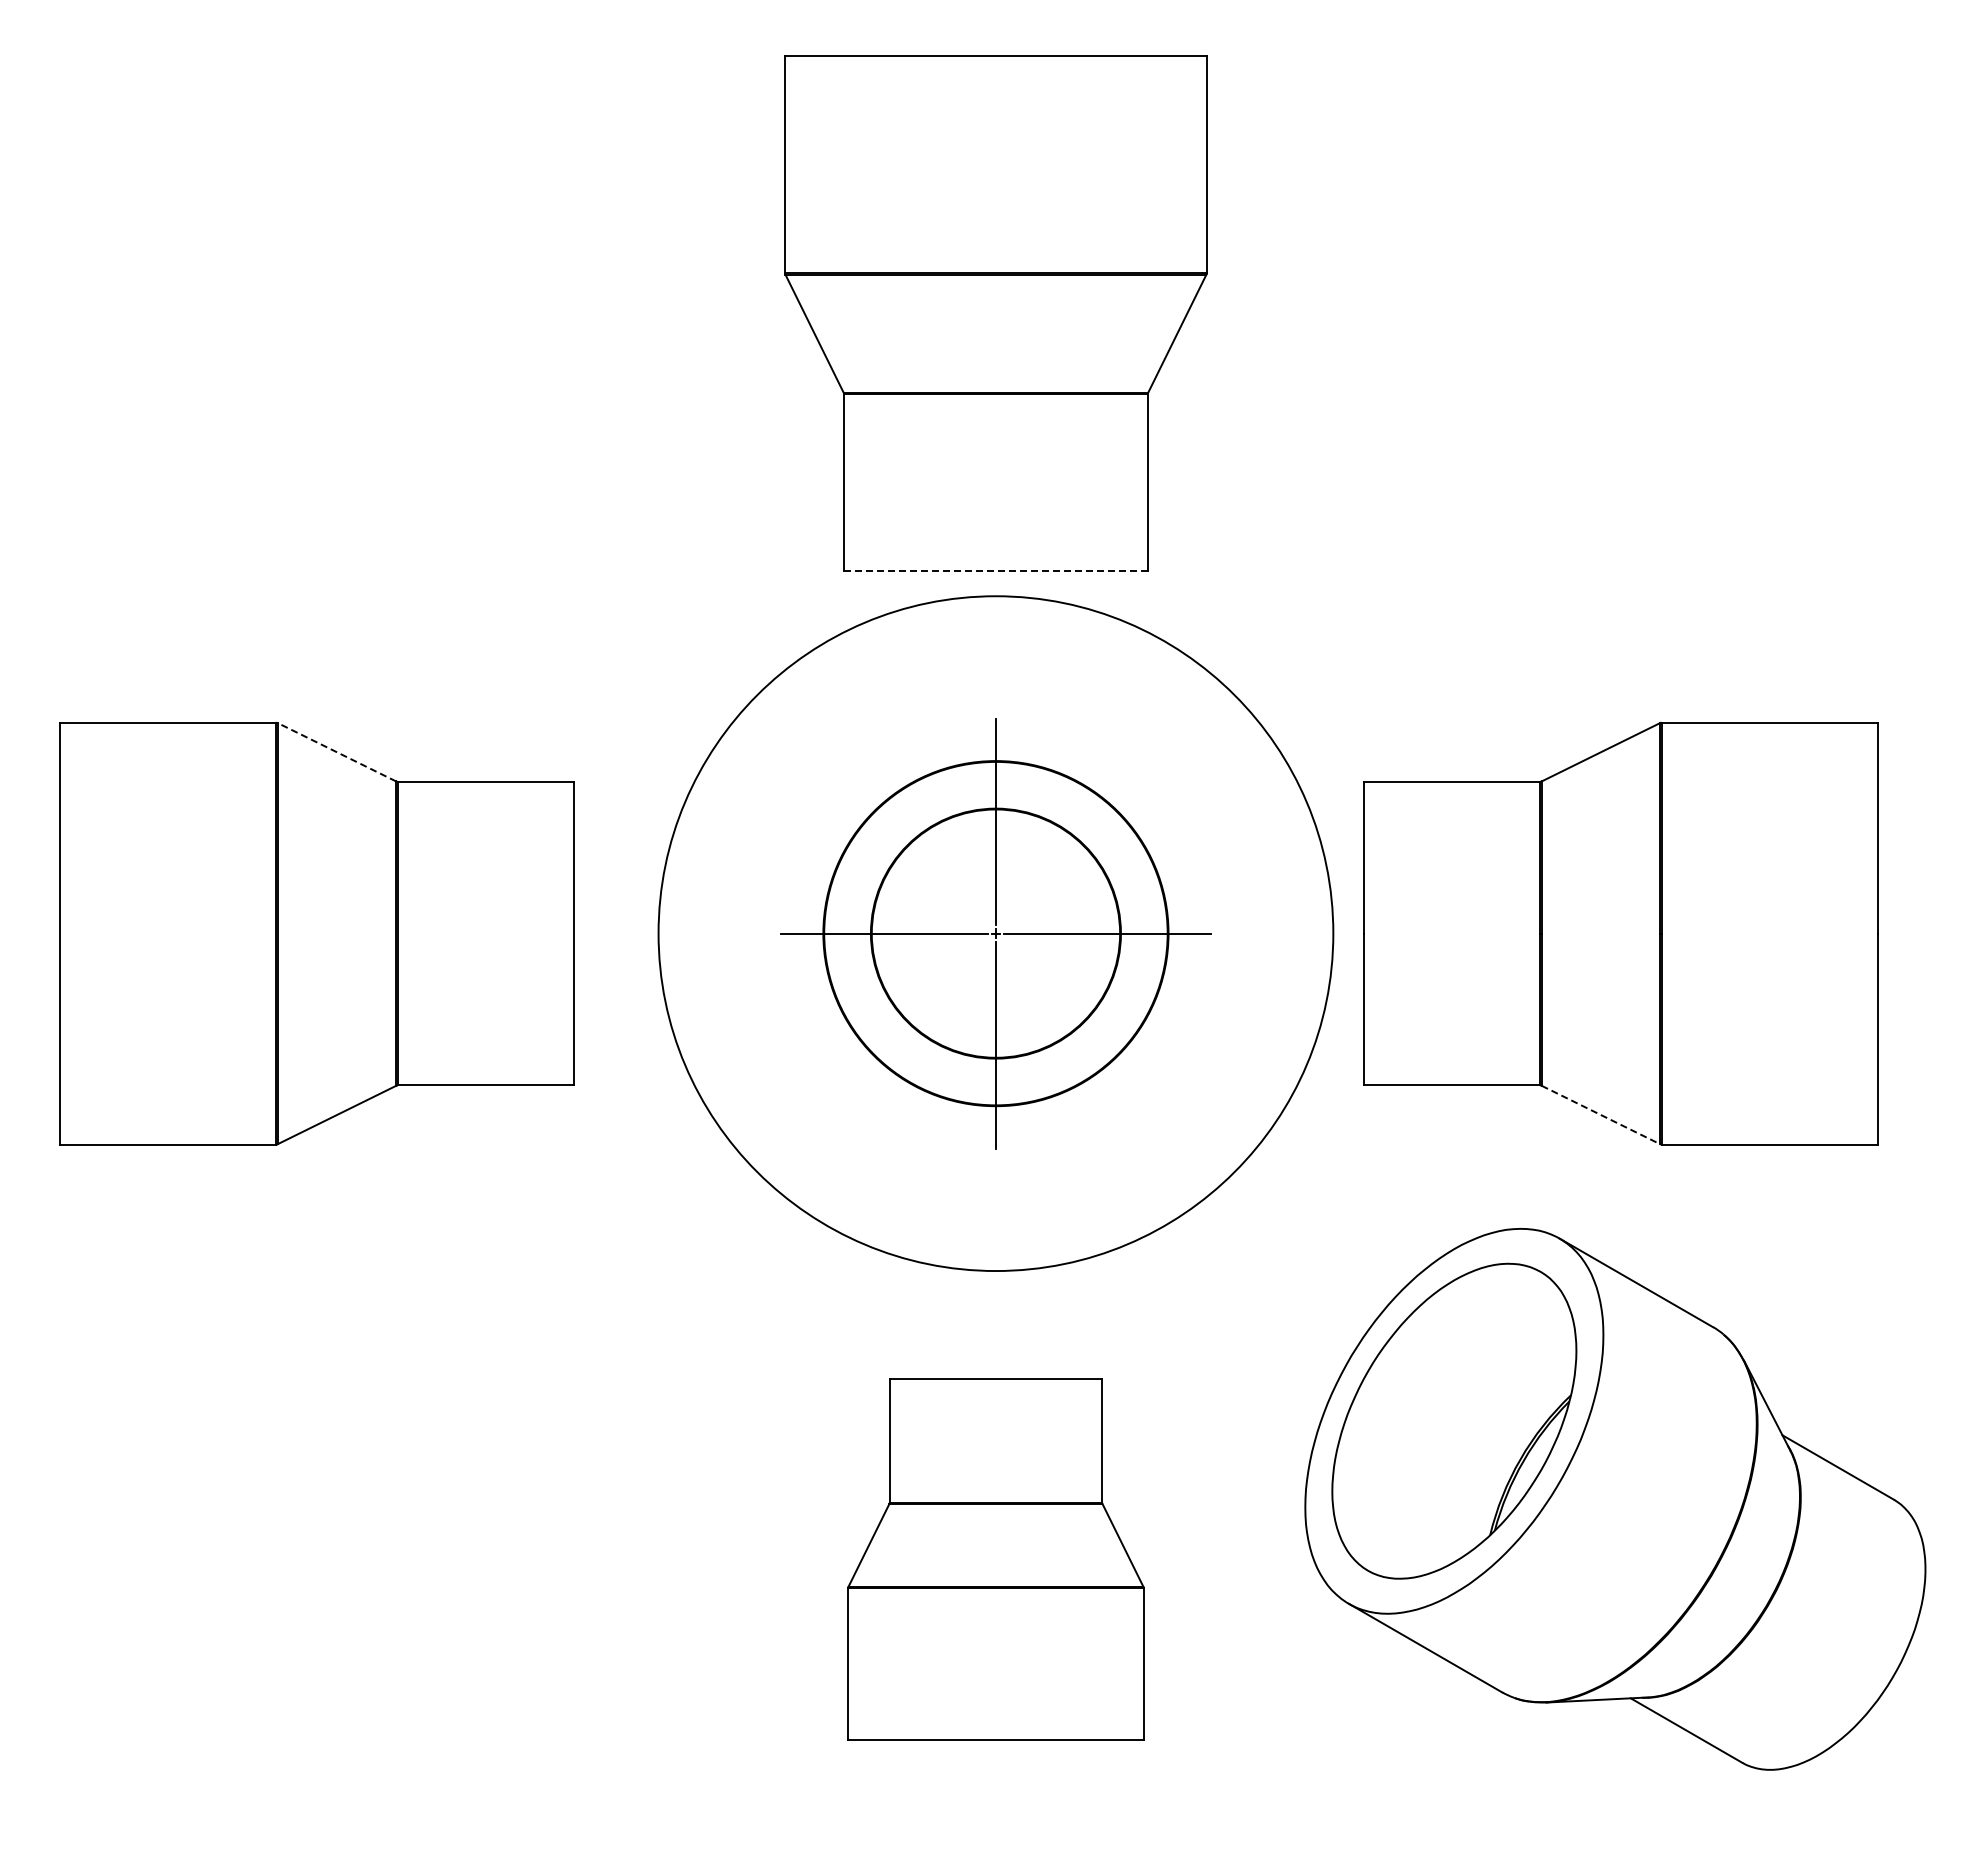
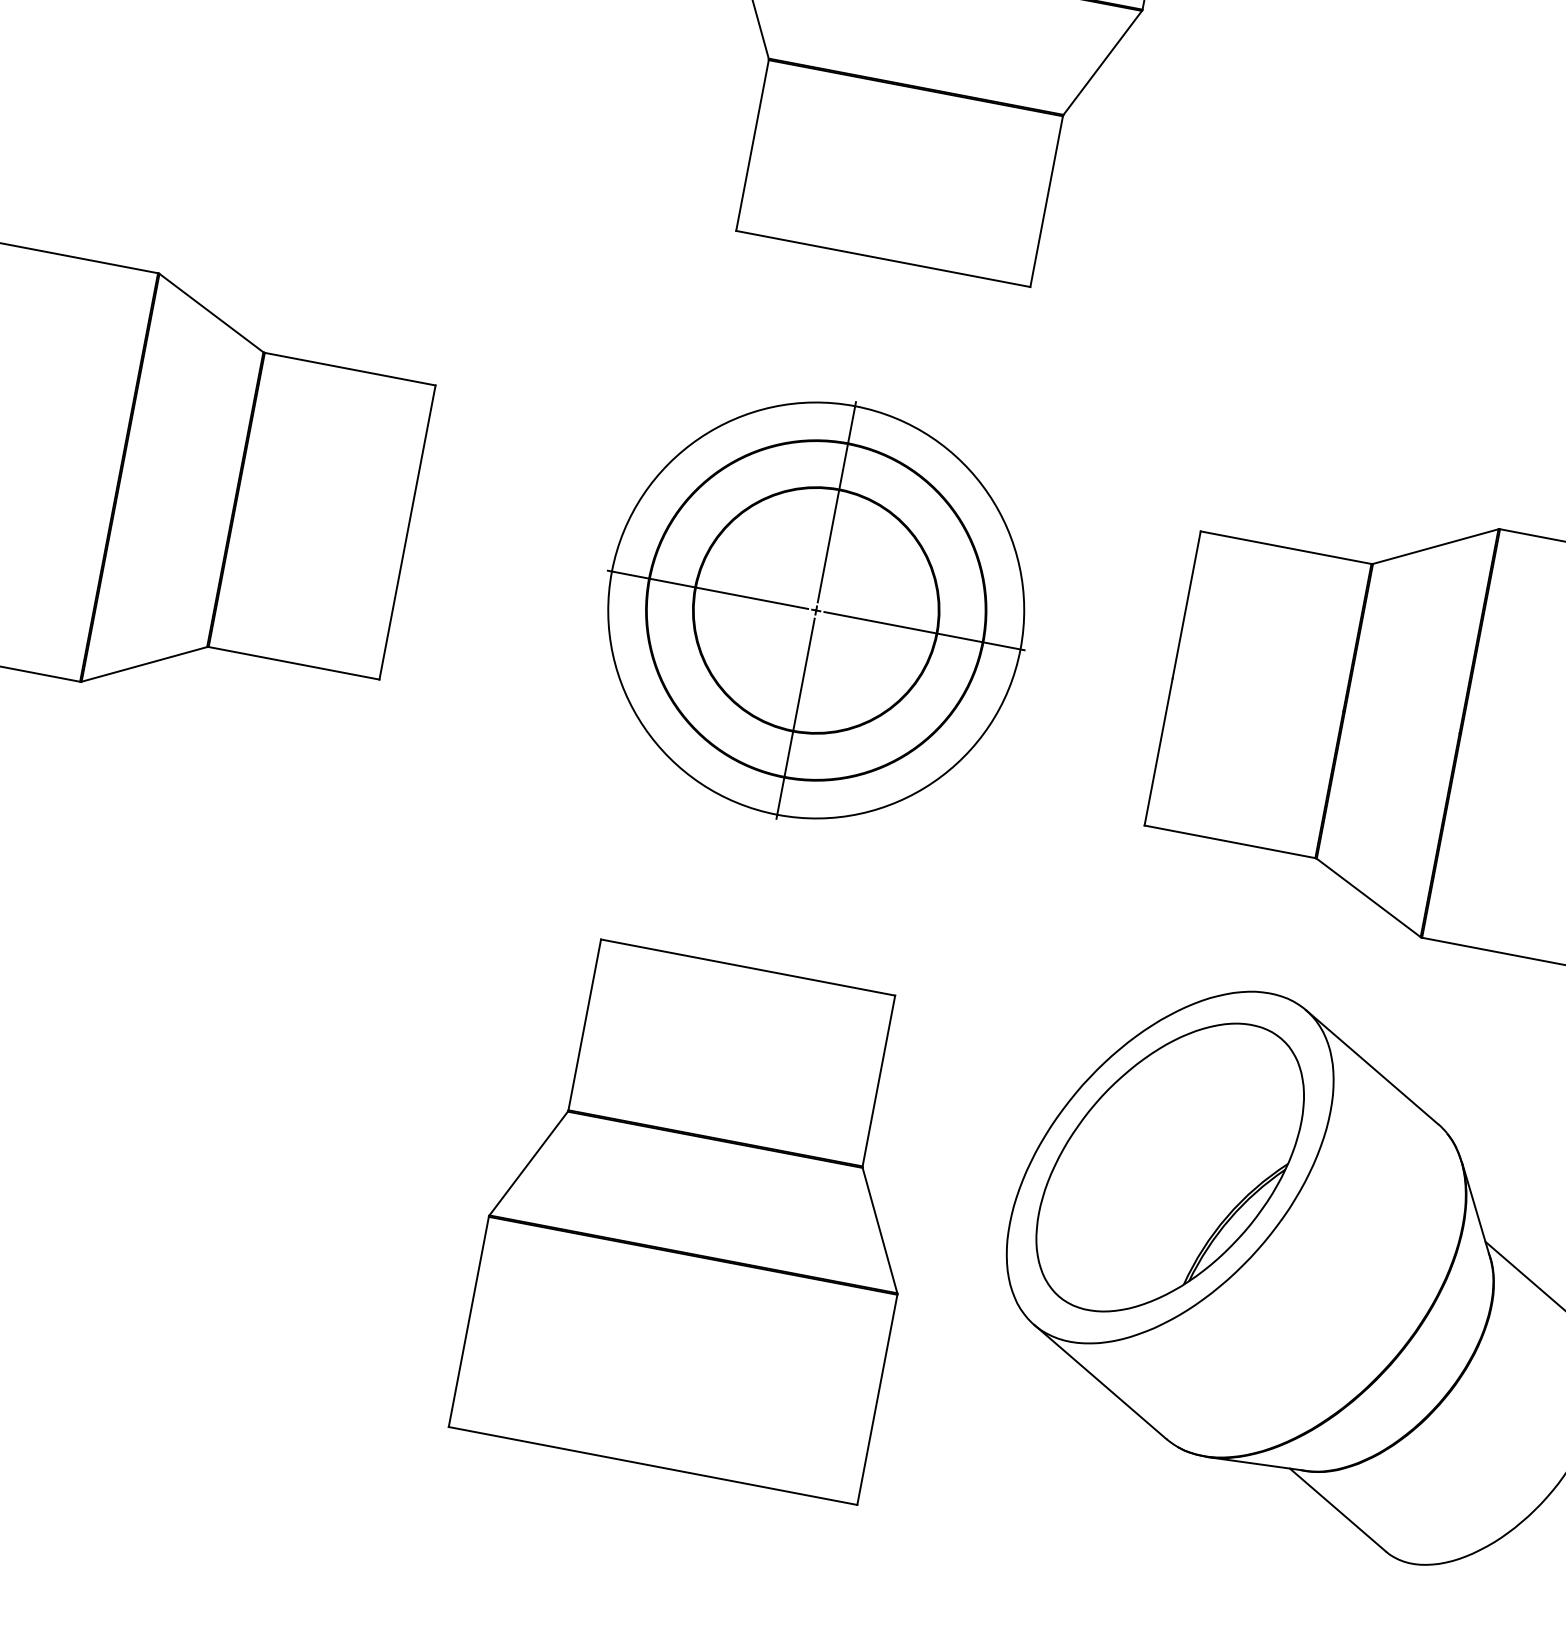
line: (995, 570) -> (882, 258), dashed -> solid
line: (336, 752) -> (210, 313), dashed -> solid
circle: (995, 933) -> (815, 610), size x0.62
line: (1601, 1115) -> (1369, 898), dashed -> solid
part: (995, 1559) -> (700, 1216), size x1.43

